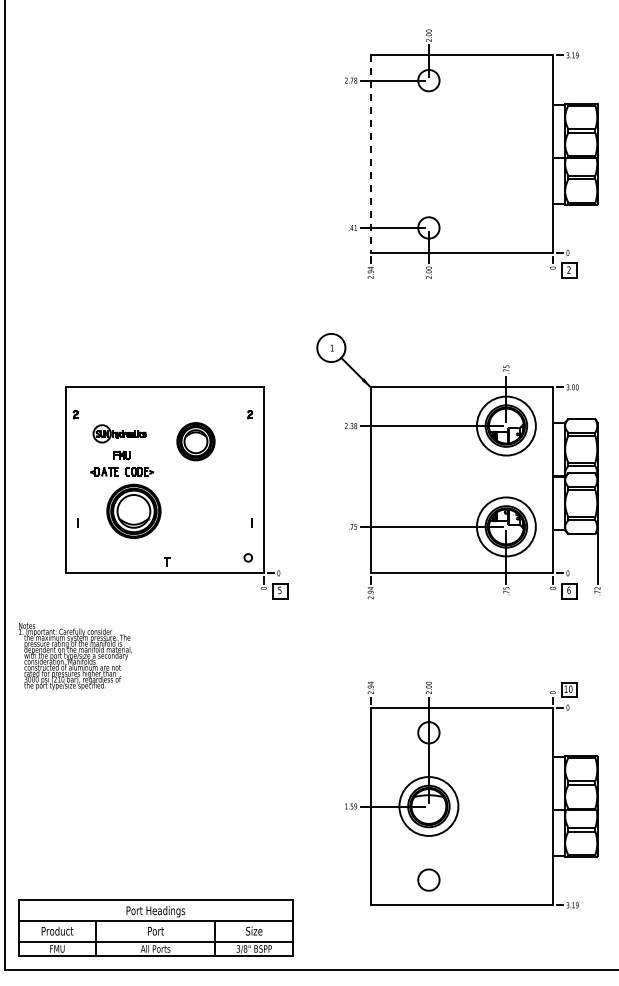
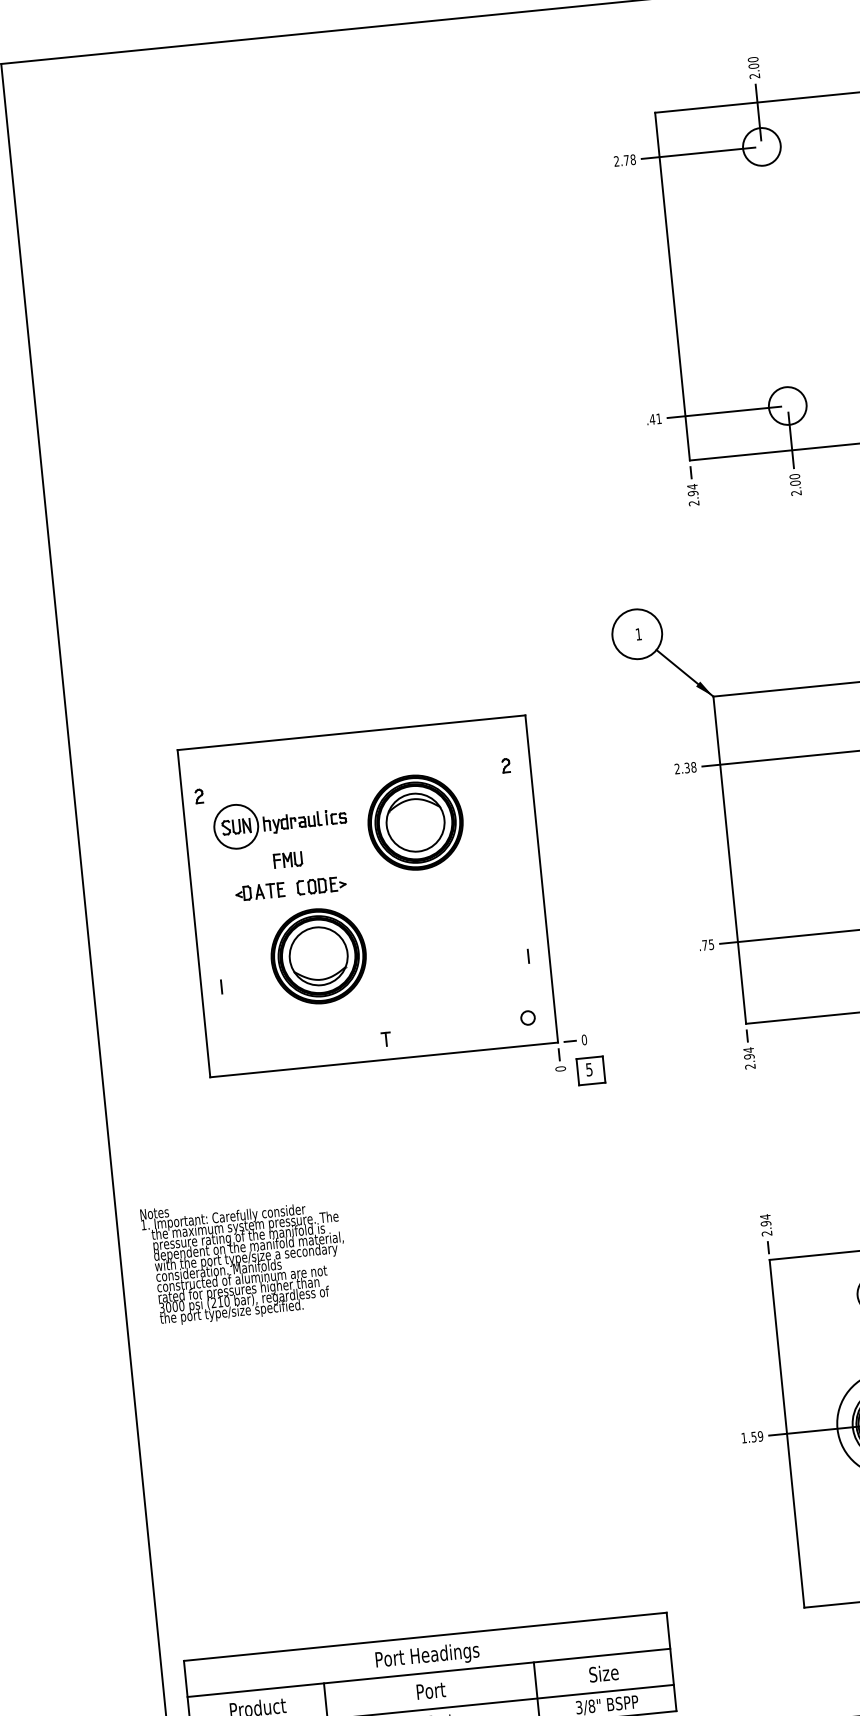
line: (370, 154) -> (672, 287), dashed -> solid
part: (119, 433) -> (279, 821), size x1.43
part: (195, 441) -> (414, 822), size x1.43
text: (75, 656) -> (245, 1258), moved

